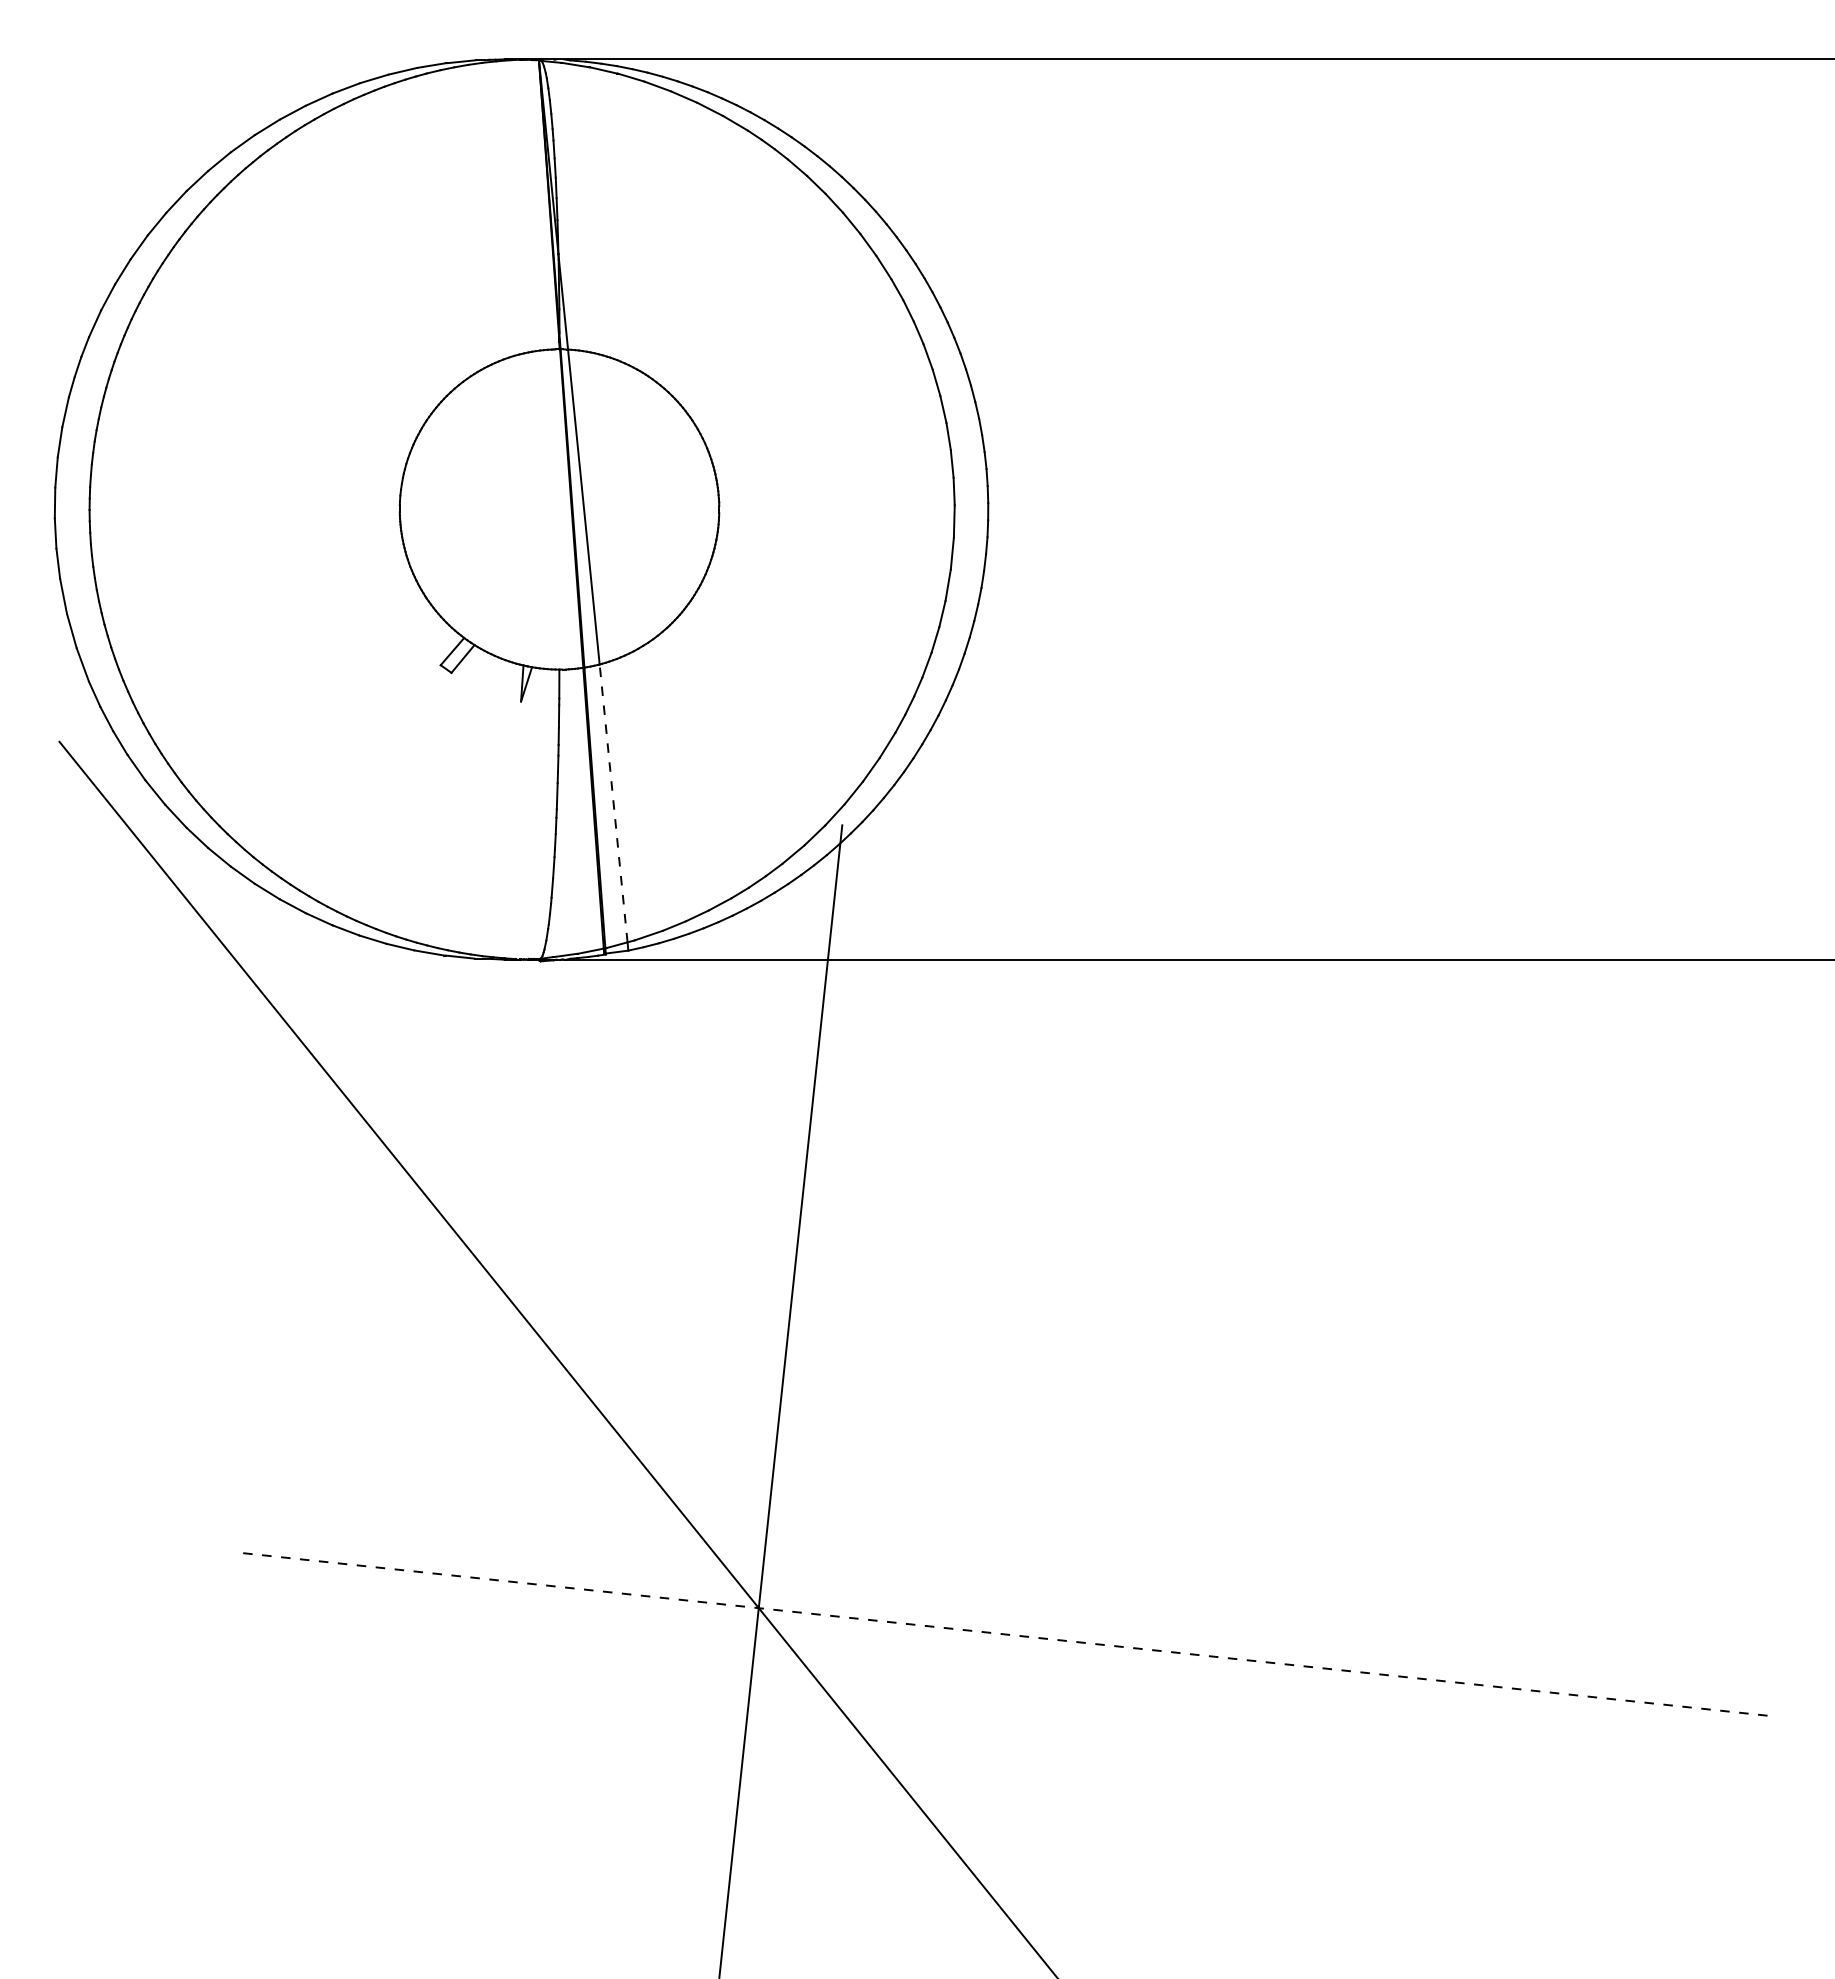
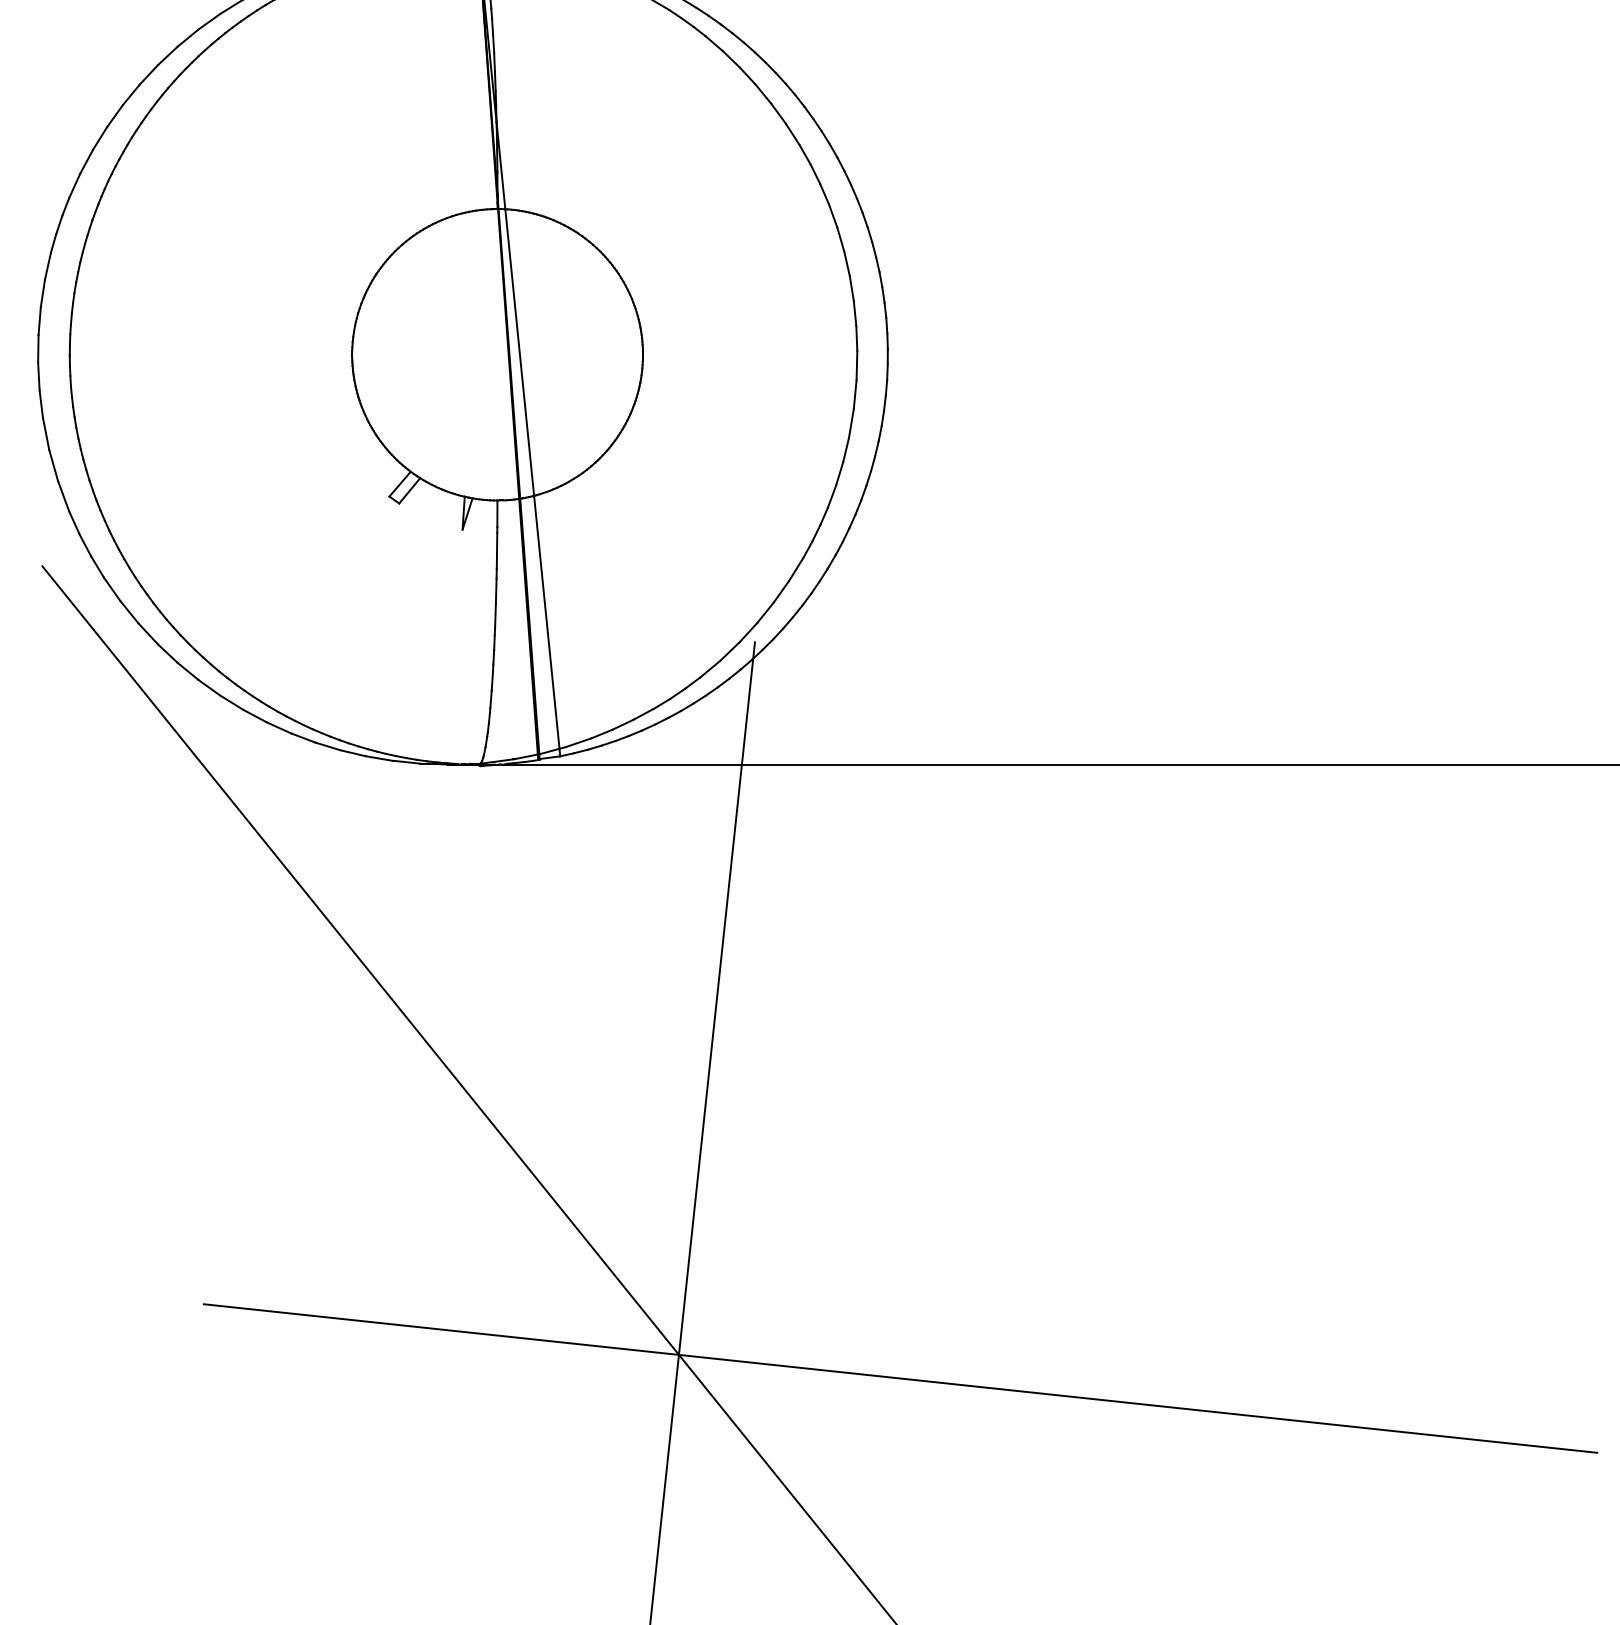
line: (613, 803) -> (546, 622), dashed -> solid
line: (1002, 1634) -> (900, 1378), dashed -> solid

